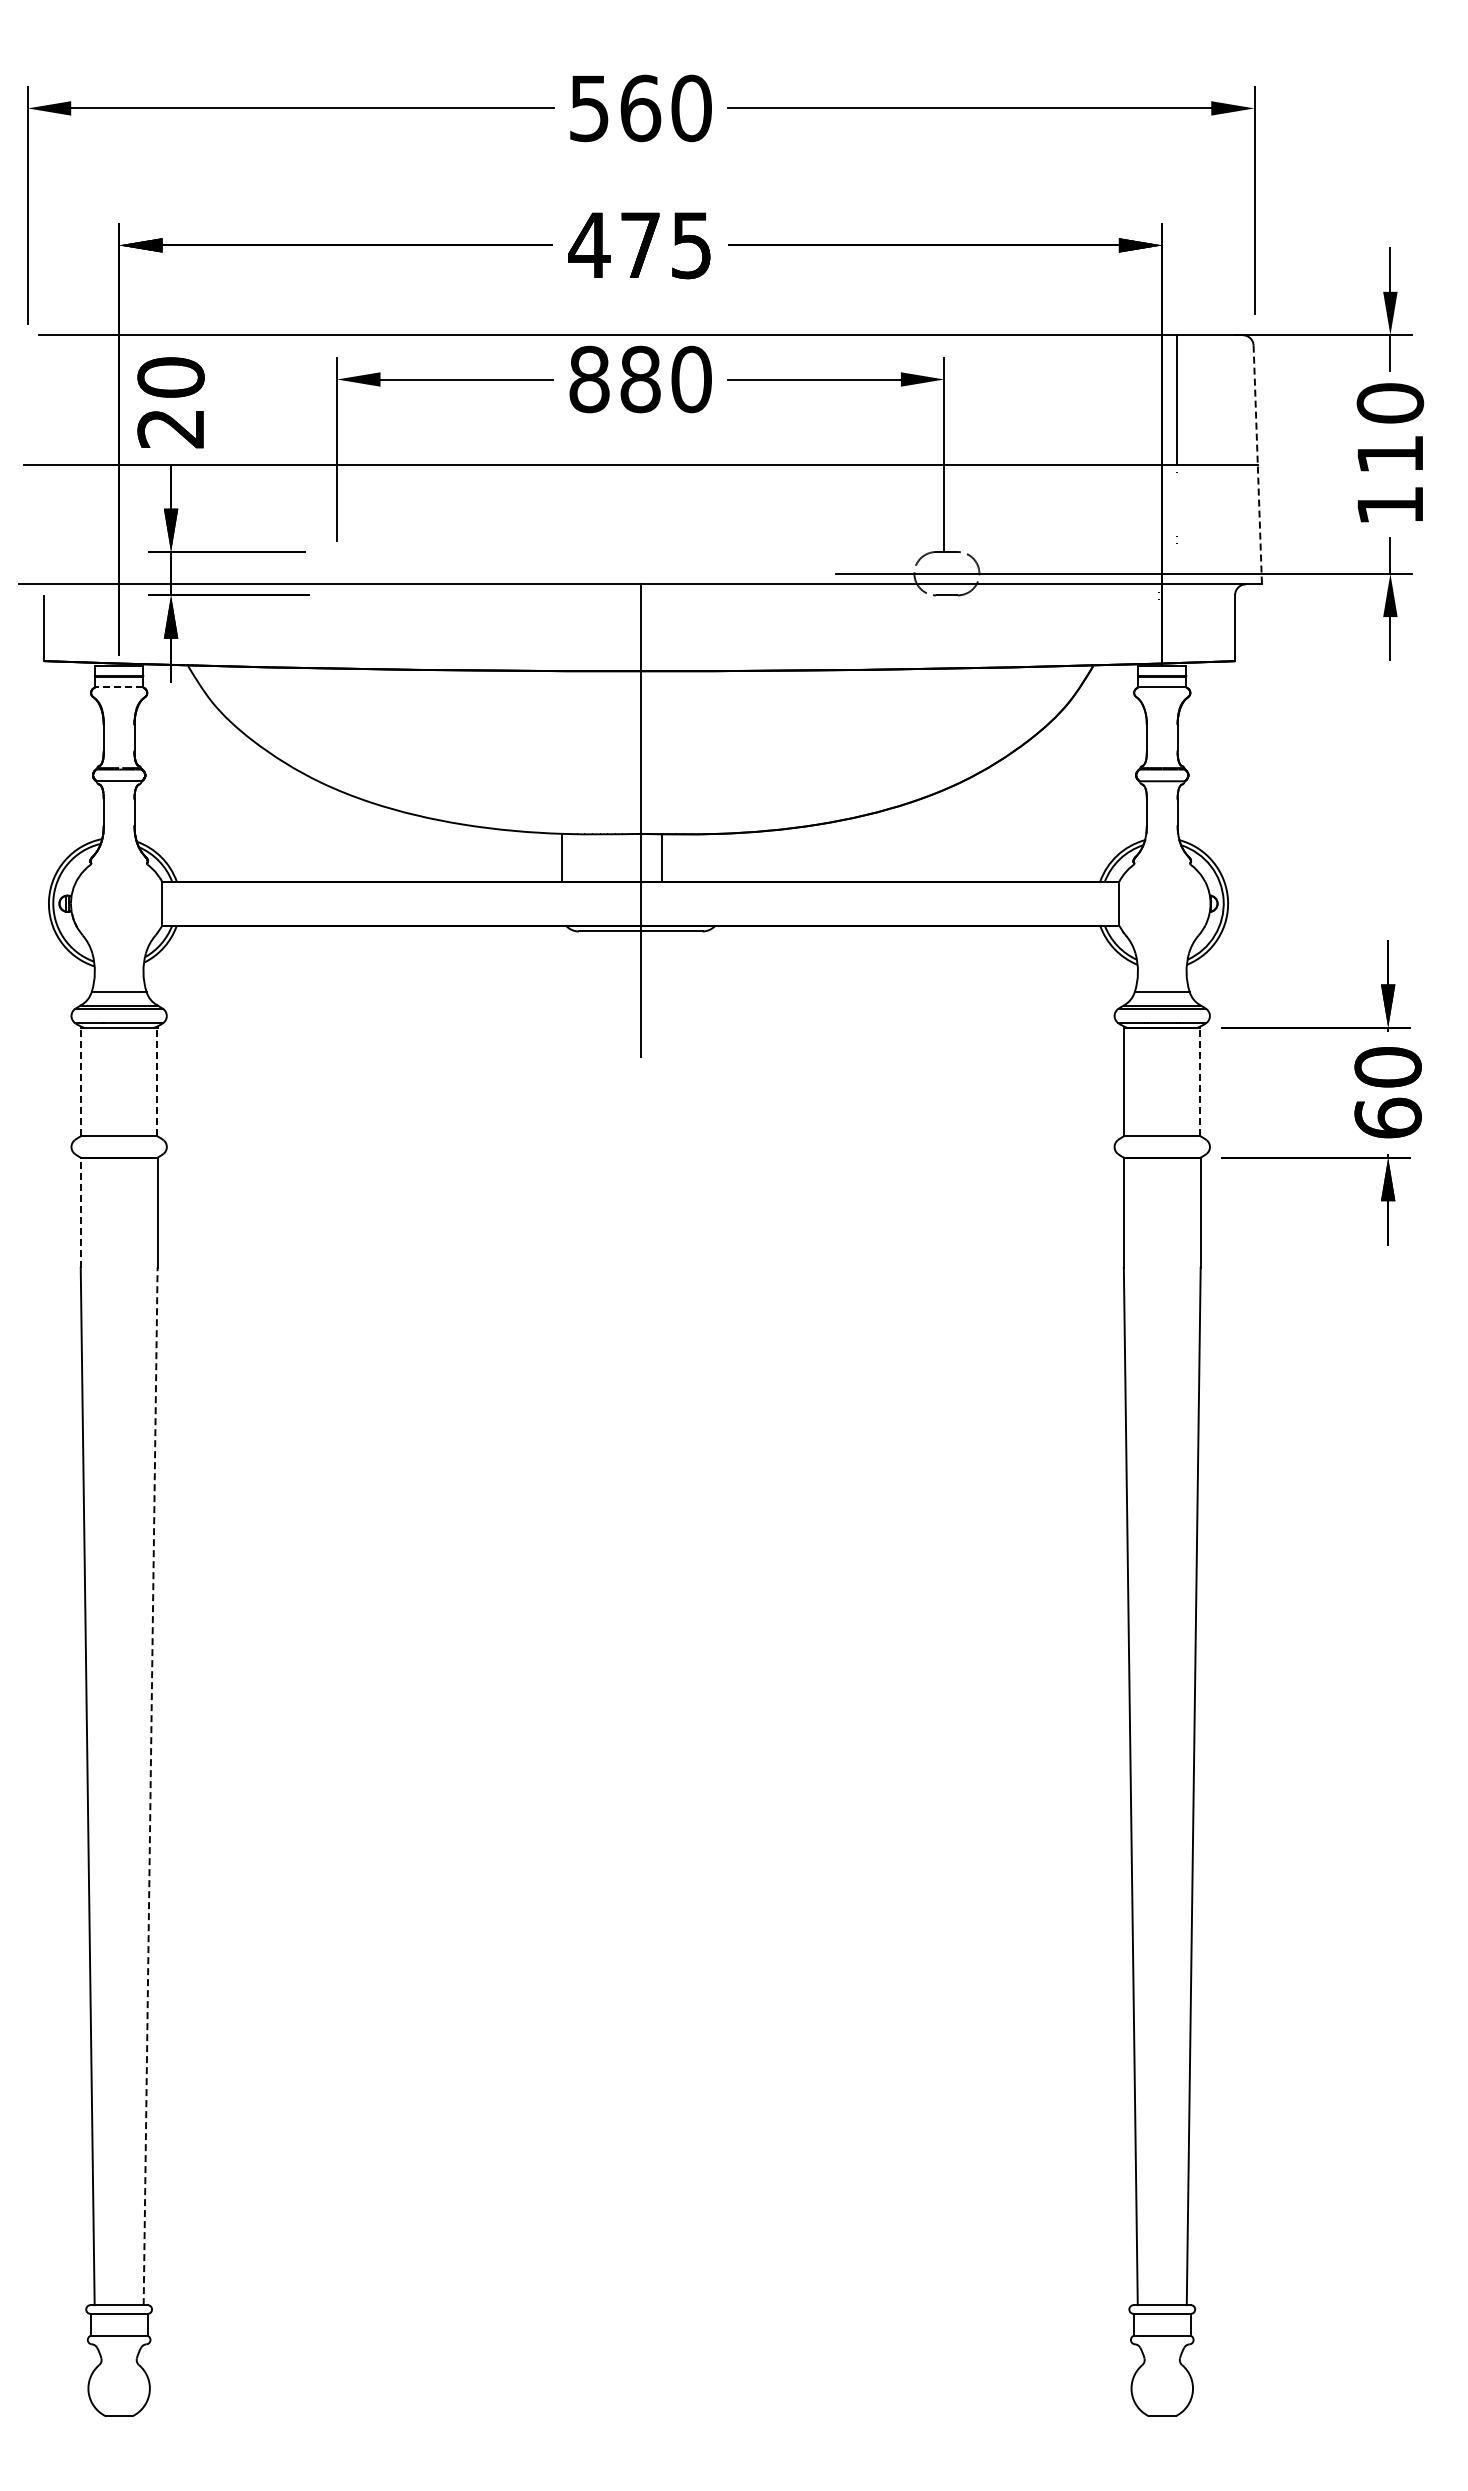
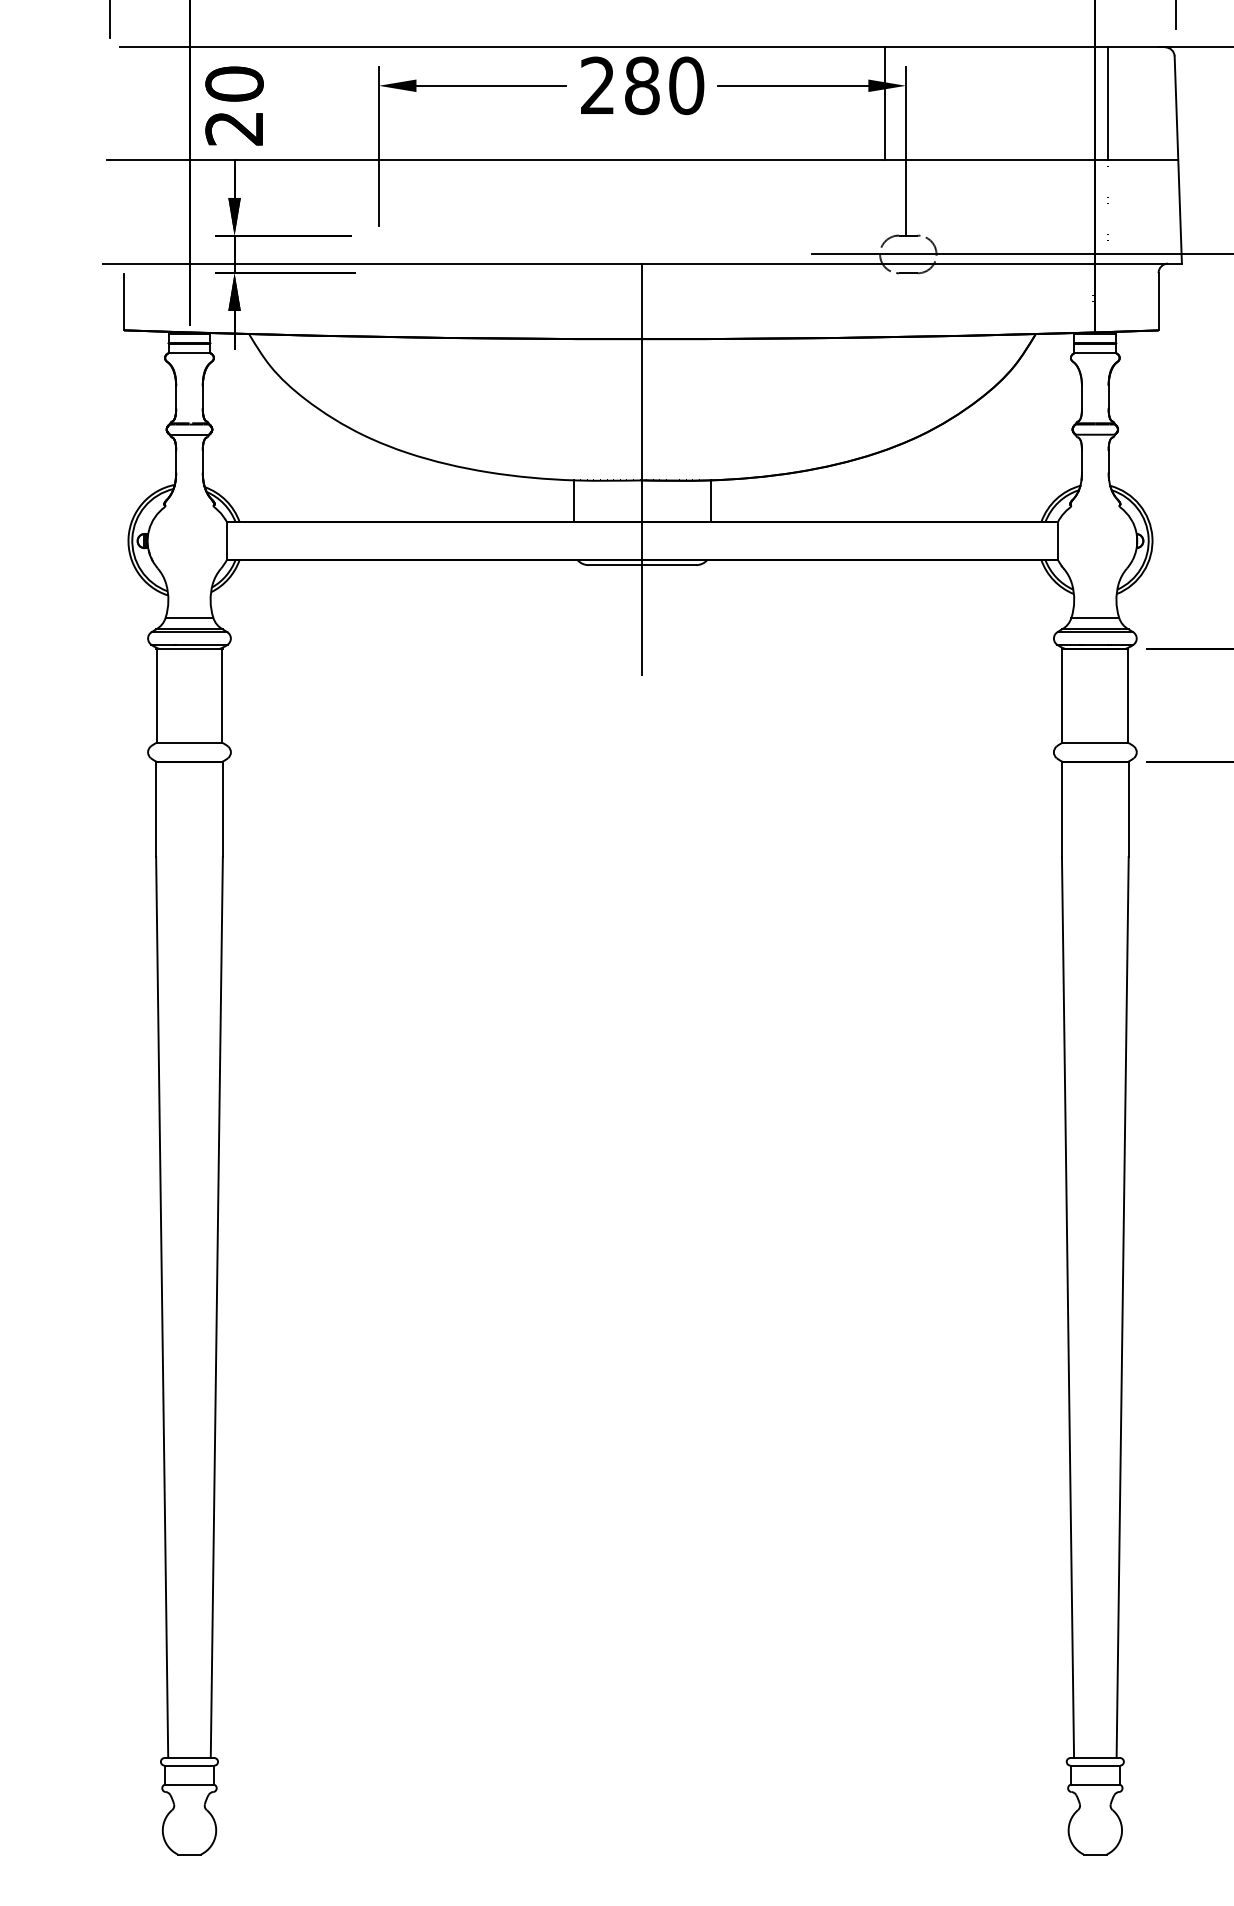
text: (589, 379) -> (597, 85), 880 -> 280
line: (920, 400) -> (885, 104), added
line: (1257, 465) -> (1178, 160), dashed -> solid
line: (118, 687) -> (188, 353), dashed -> solid
line: (661, 857) -> (710, 500), moved
line: (81, 1081) -> (156, 695), dashed -> solid
line: (157, 1081) -> (222, 695), dashed -> solid
line: (1200, 1081) -> (1128, 695), dashed -> solid
line: (80, 1212) -> (155, 809), dashed -> solid
line: (150, 1786) -> (216, 1307), dashed -> solid

